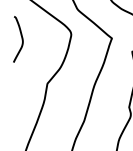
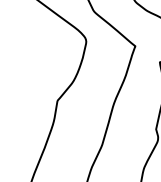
curve: (21, 39) -> (26, 47), removed

